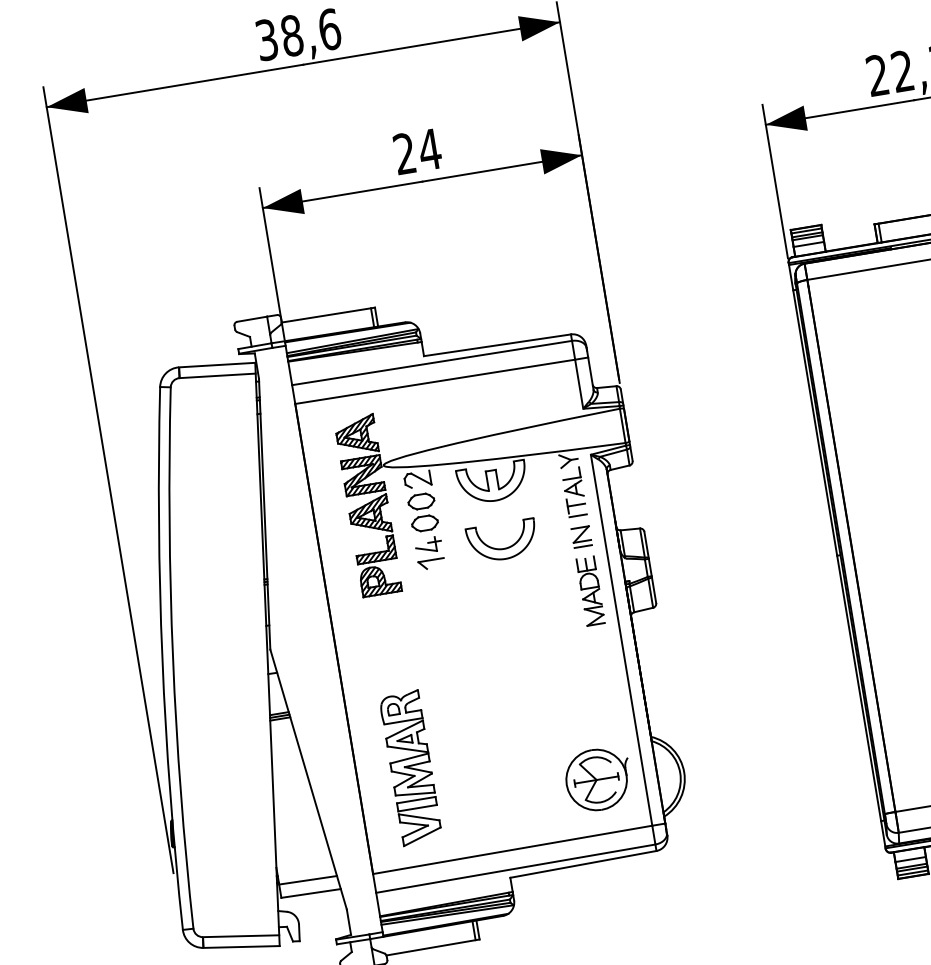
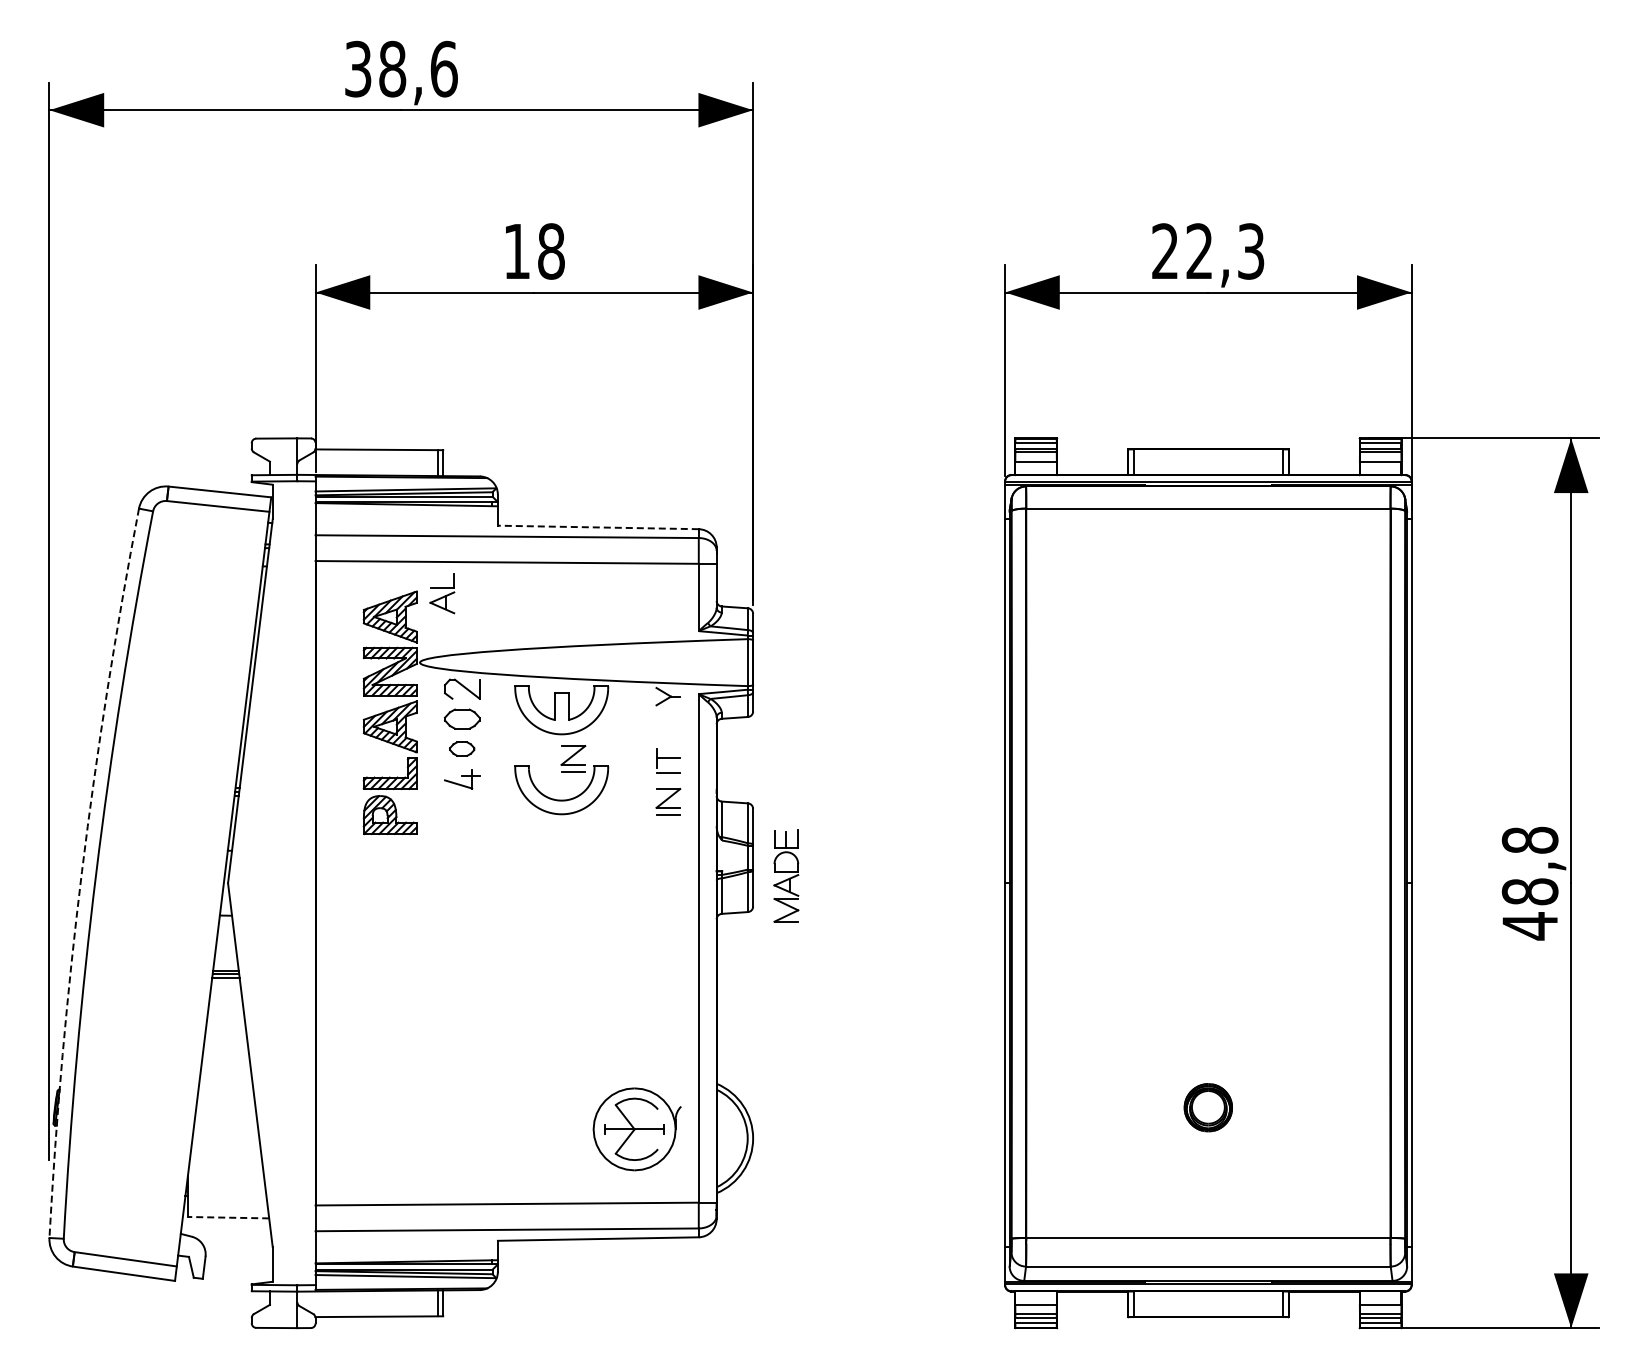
text: (417, 151) -> (534, 251), 24 -> 18
line: (496, 345) -> (597, 527), solid -> dashed
part: (572, 482) -> (442, 593), moved
part: (507, 516) -> (573, 758), added
part: (424, 523) -> (461, 748), size x0.7
part: (431, 563) -> (461, 804), removed
part: (590, 590) -> (786, 875), moved
arc: (162, 658) -> (81, 871), solid -> dashed
part: (410, 768) -> (388, 1072), removed
line: (307, 880) -> (226, 1199), removed
line: (311, 893) -> (228, 1217), solid -> dashed

